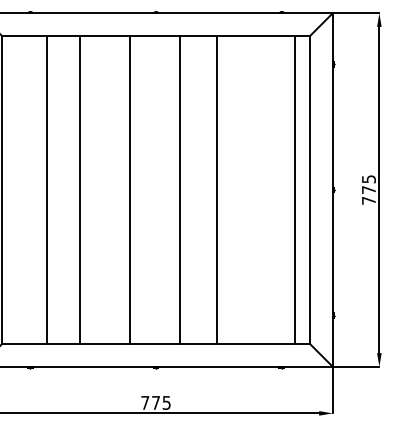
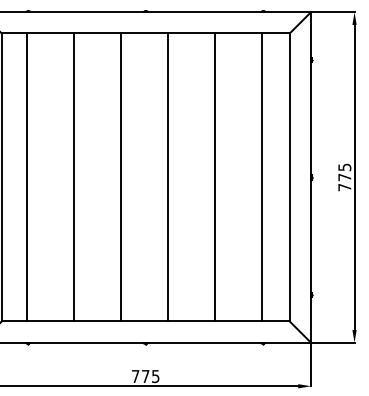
line: (47, 190) -> (27, 177), moved
line: (217, 190) -> (215, 177), moved
line: (295, 190) -> (262, 177), moved

